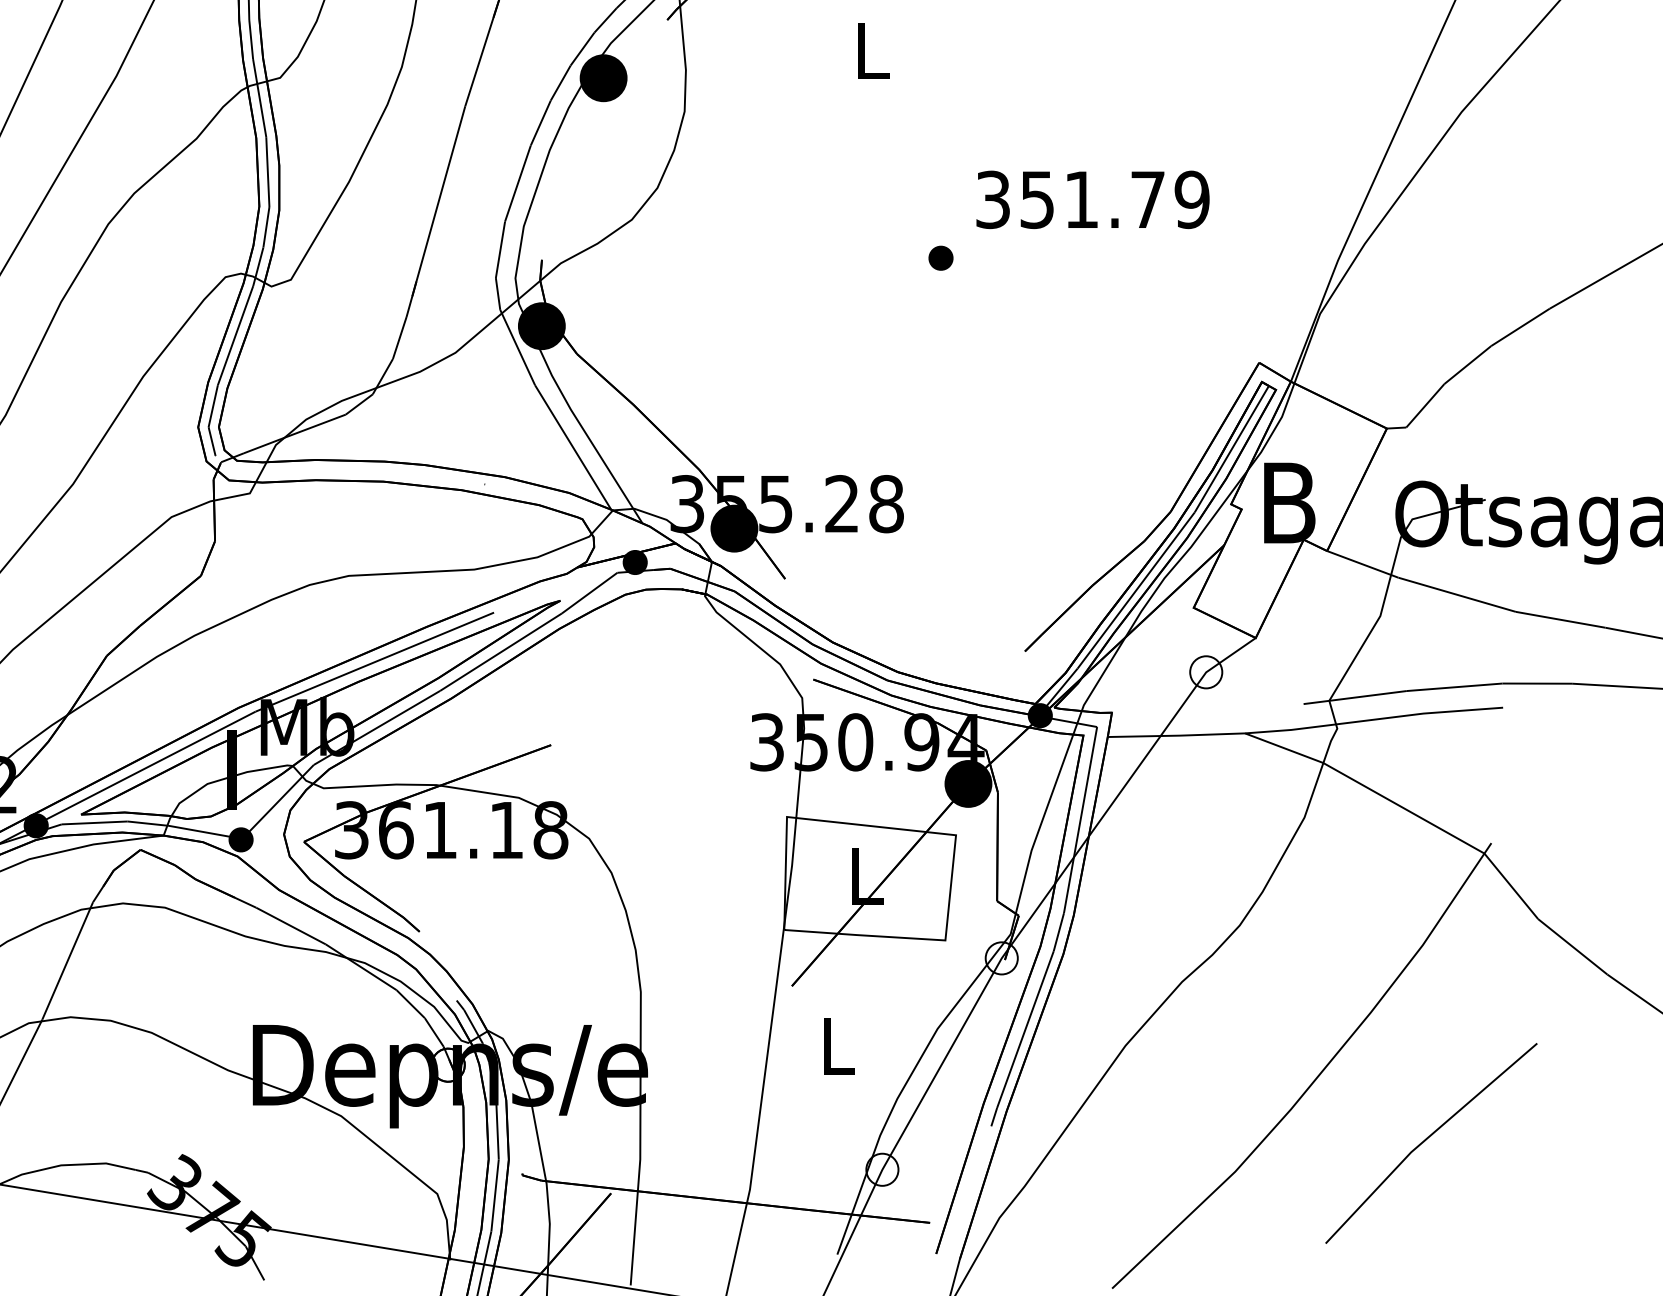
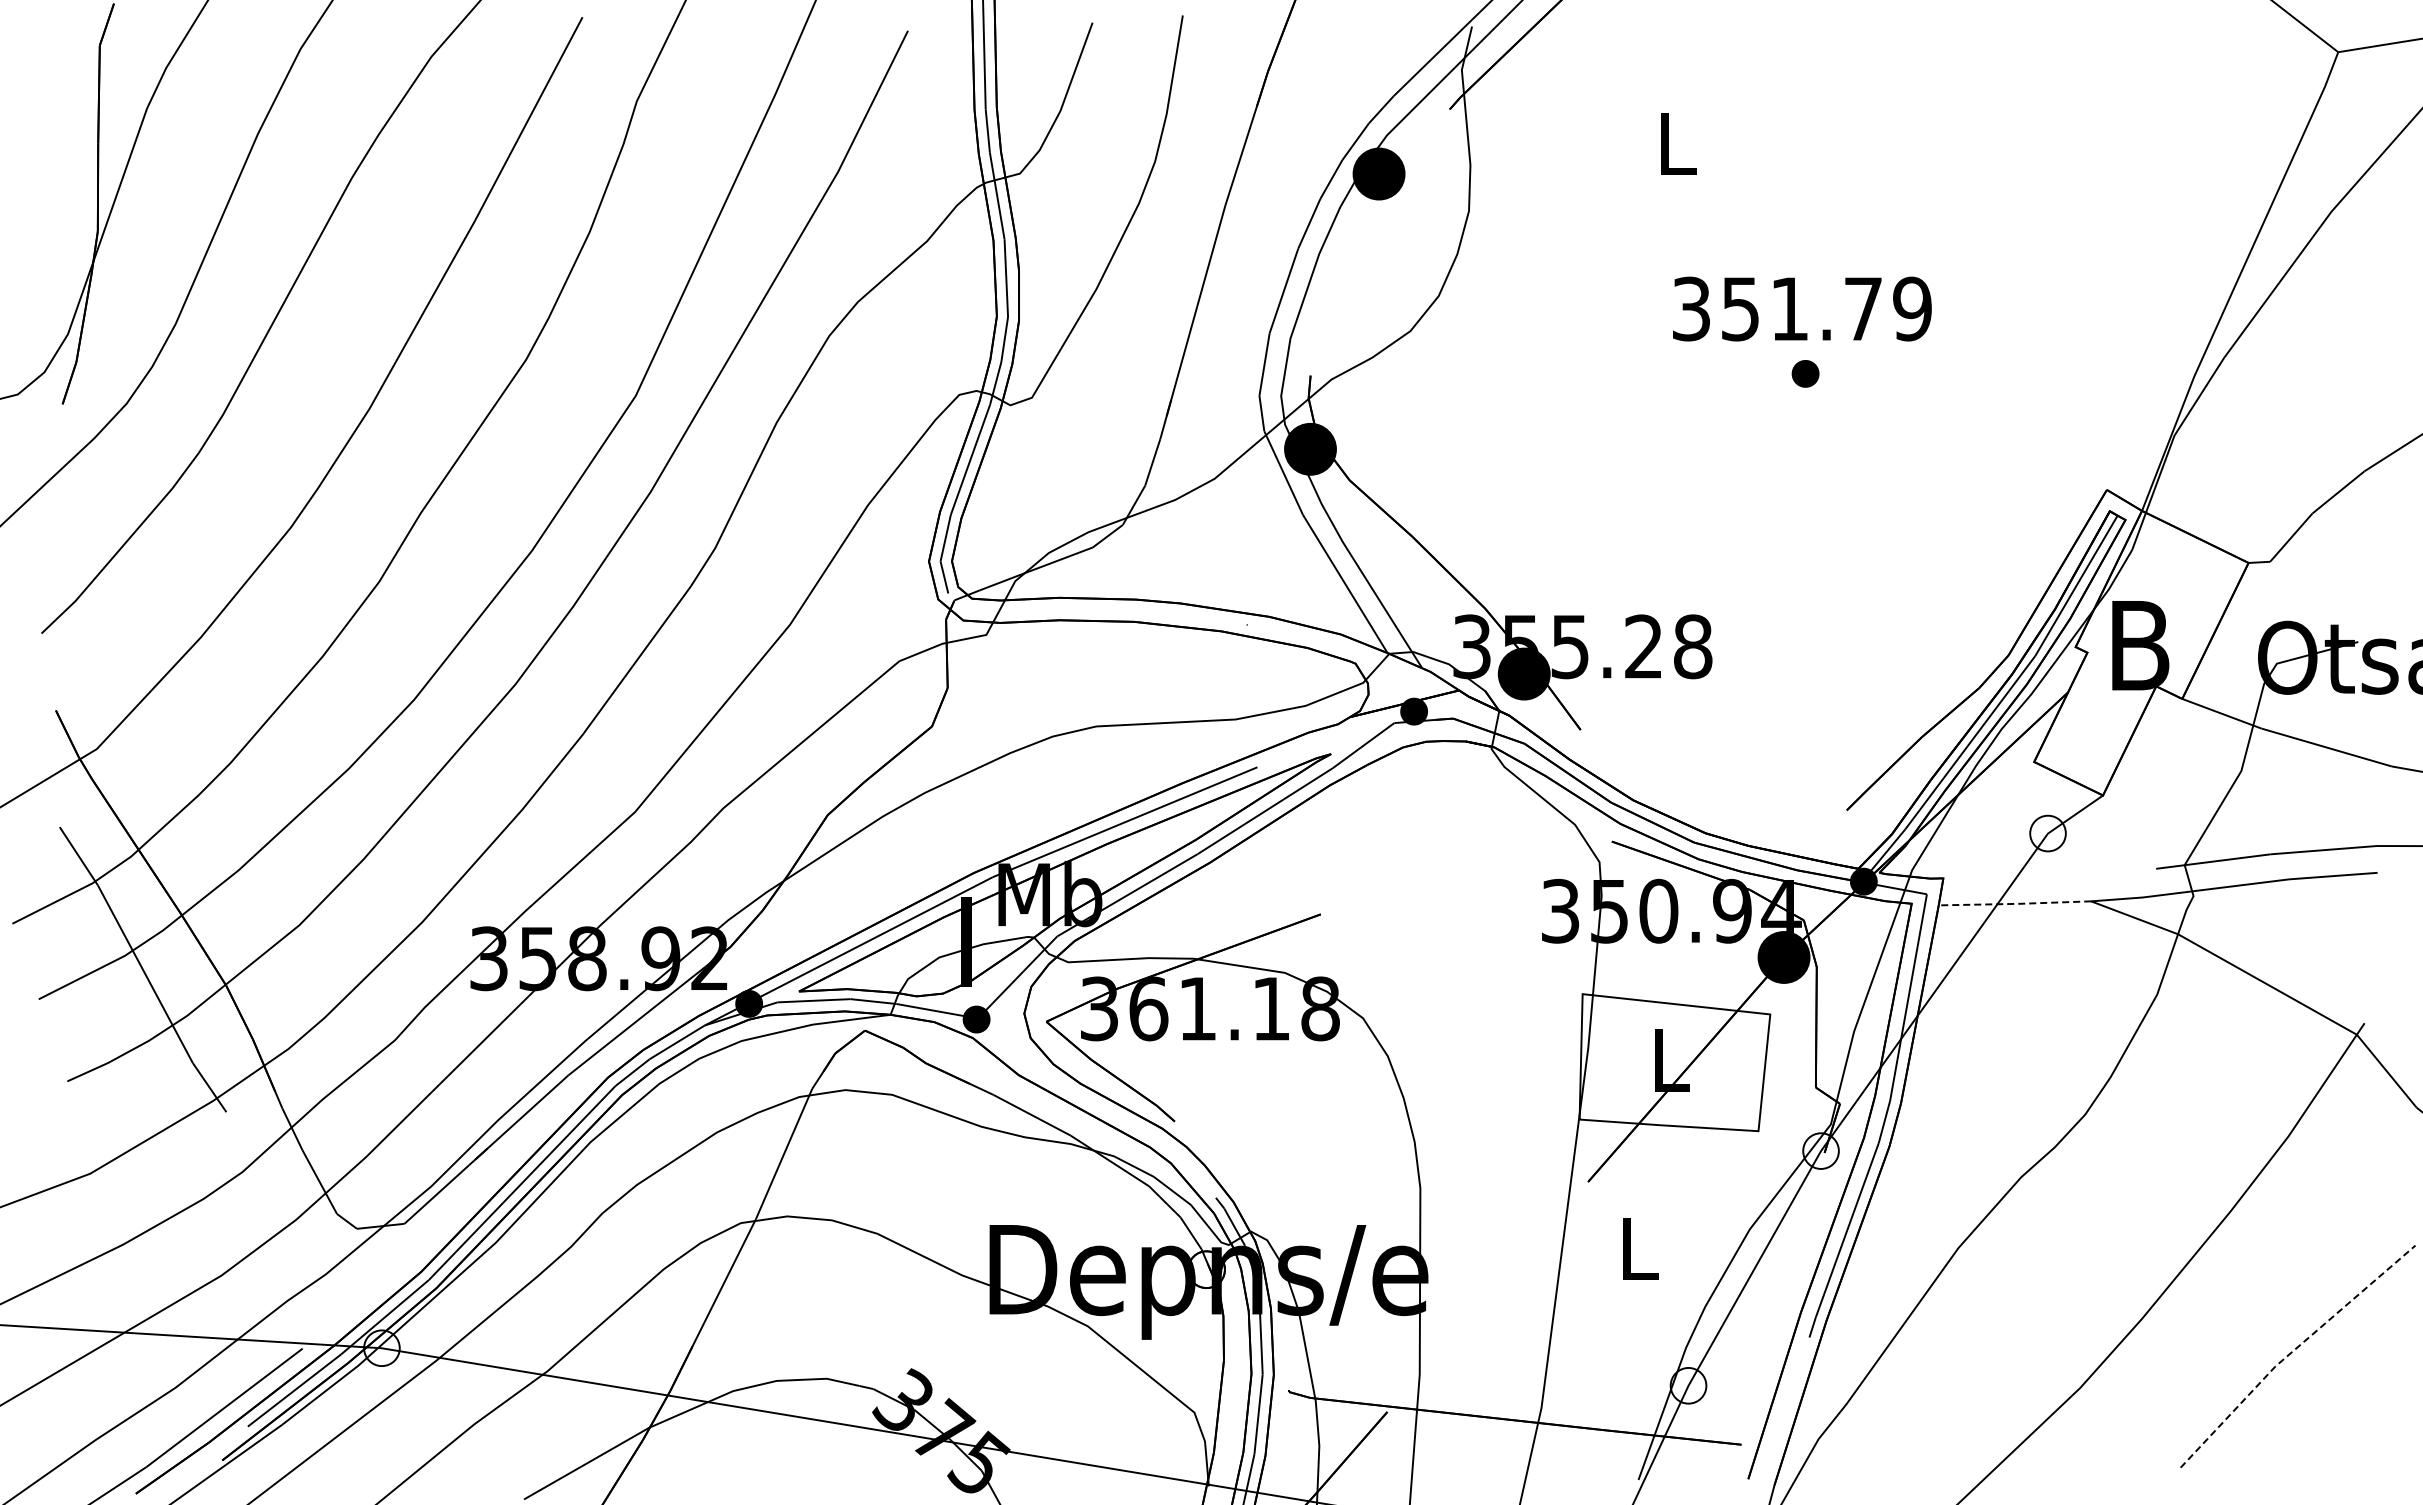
text: (1093, 199) -> (1802, 308), moved
part: (940, 257) -> (1805, 373), moved
line: (1176, 735) -> (2014, 903), solid -> dashed
line: (1426, 1138) -> (2292, 1351), solid -> dashed

